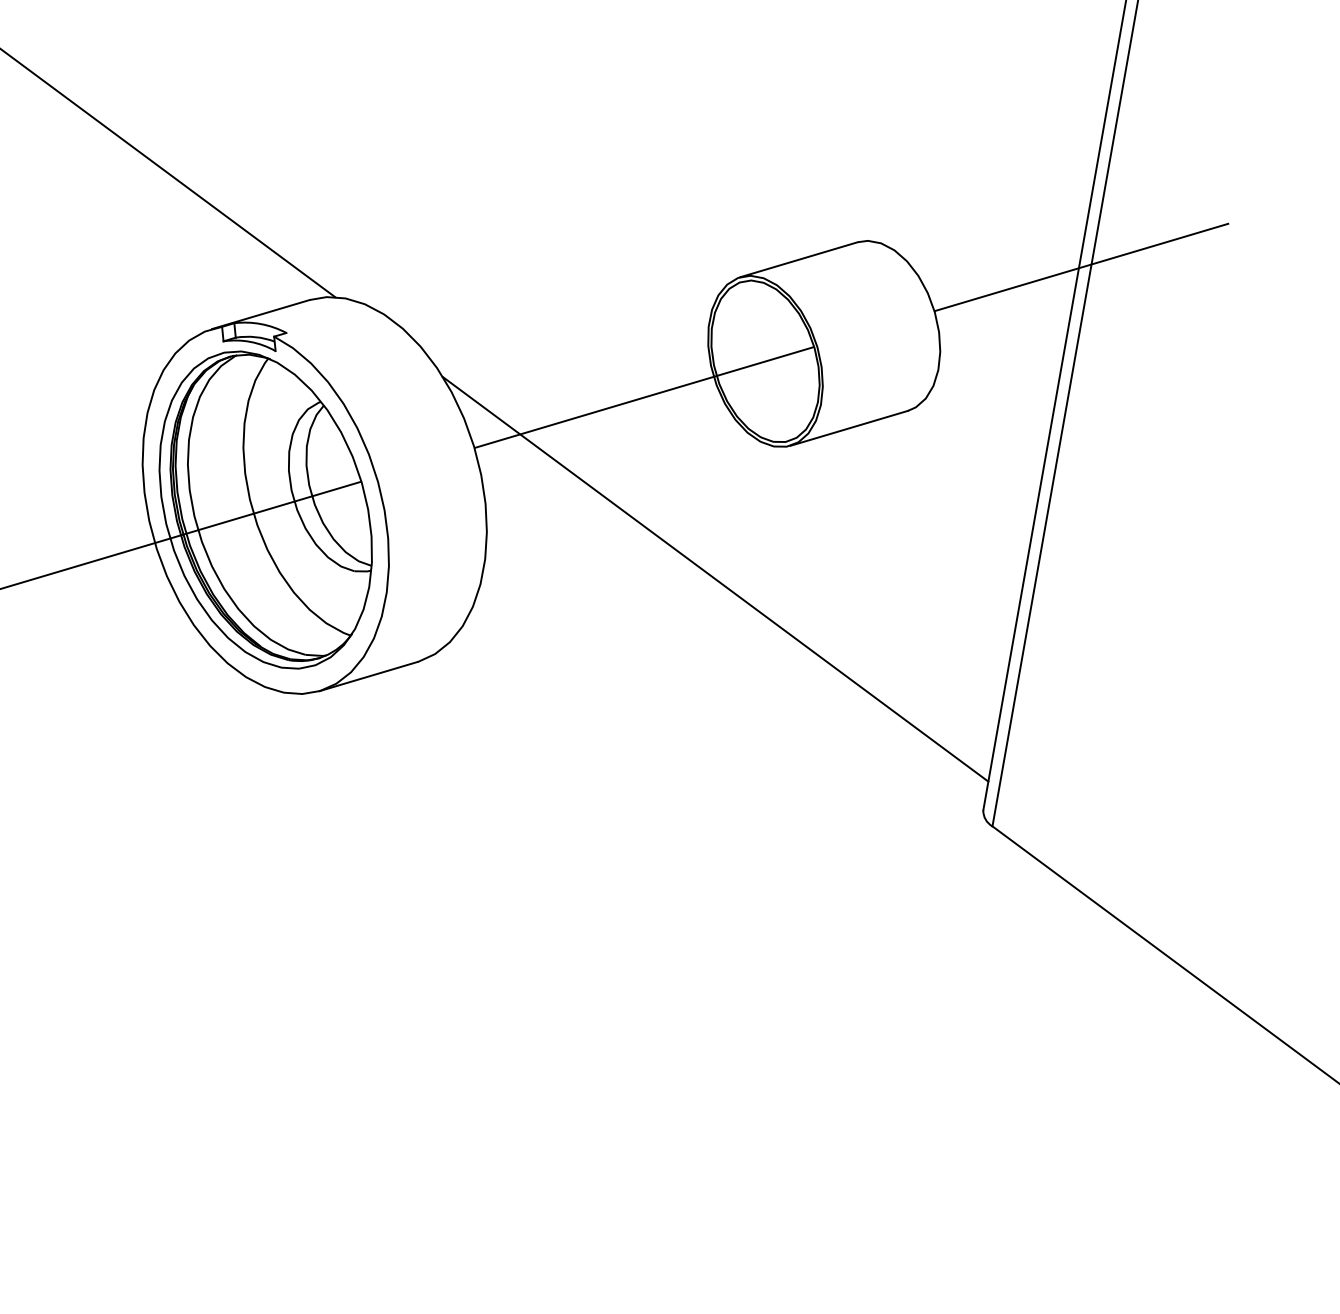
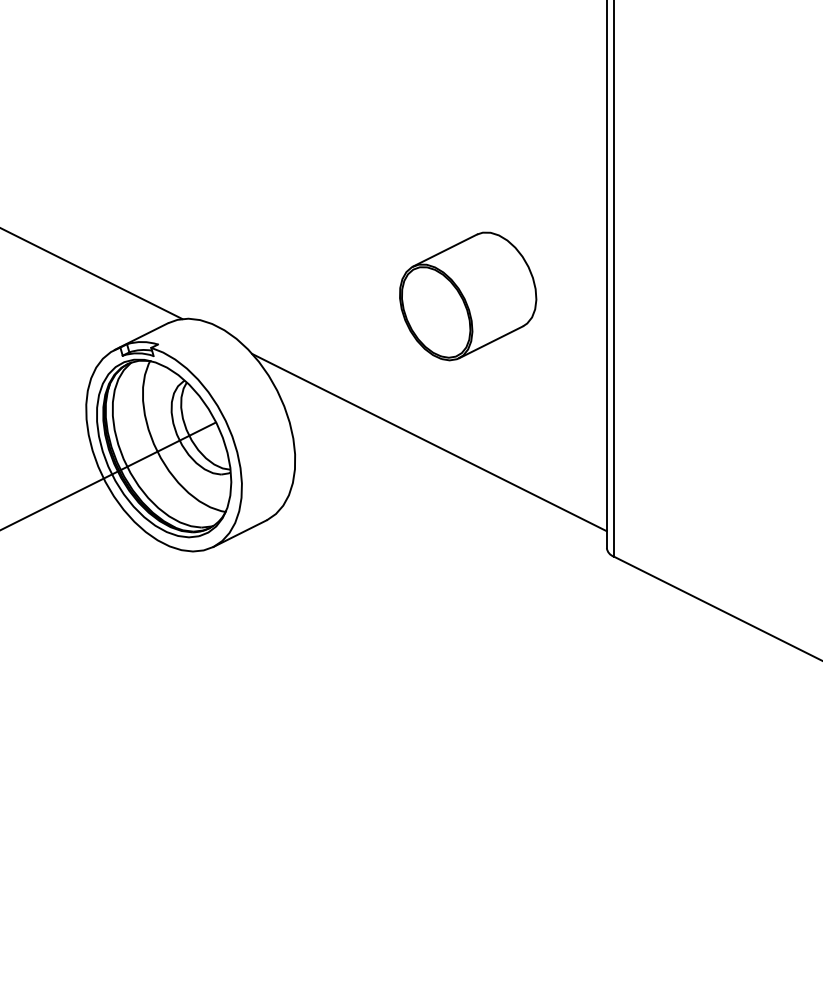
line: (1081, 267) -> (608, 226), removed
line: (643, 397) -> (369, 345), removed

